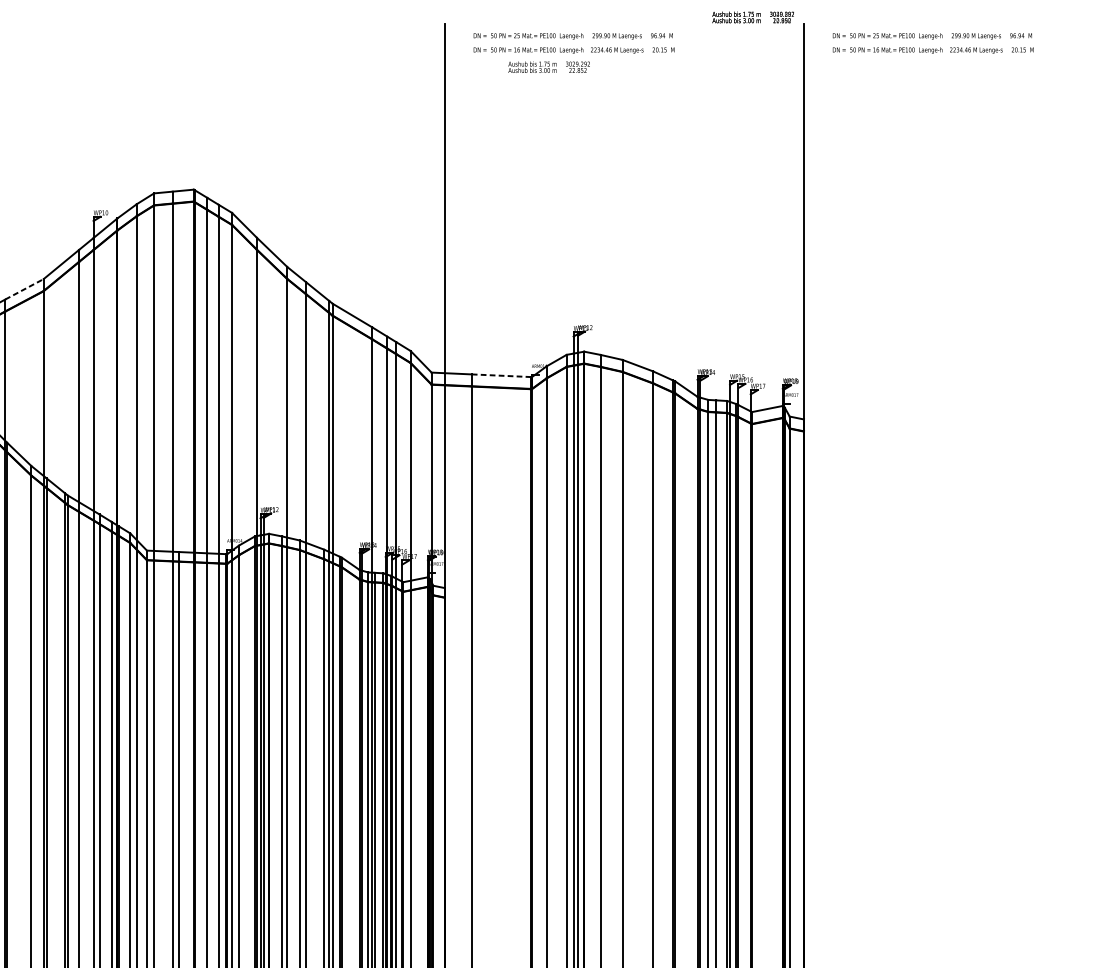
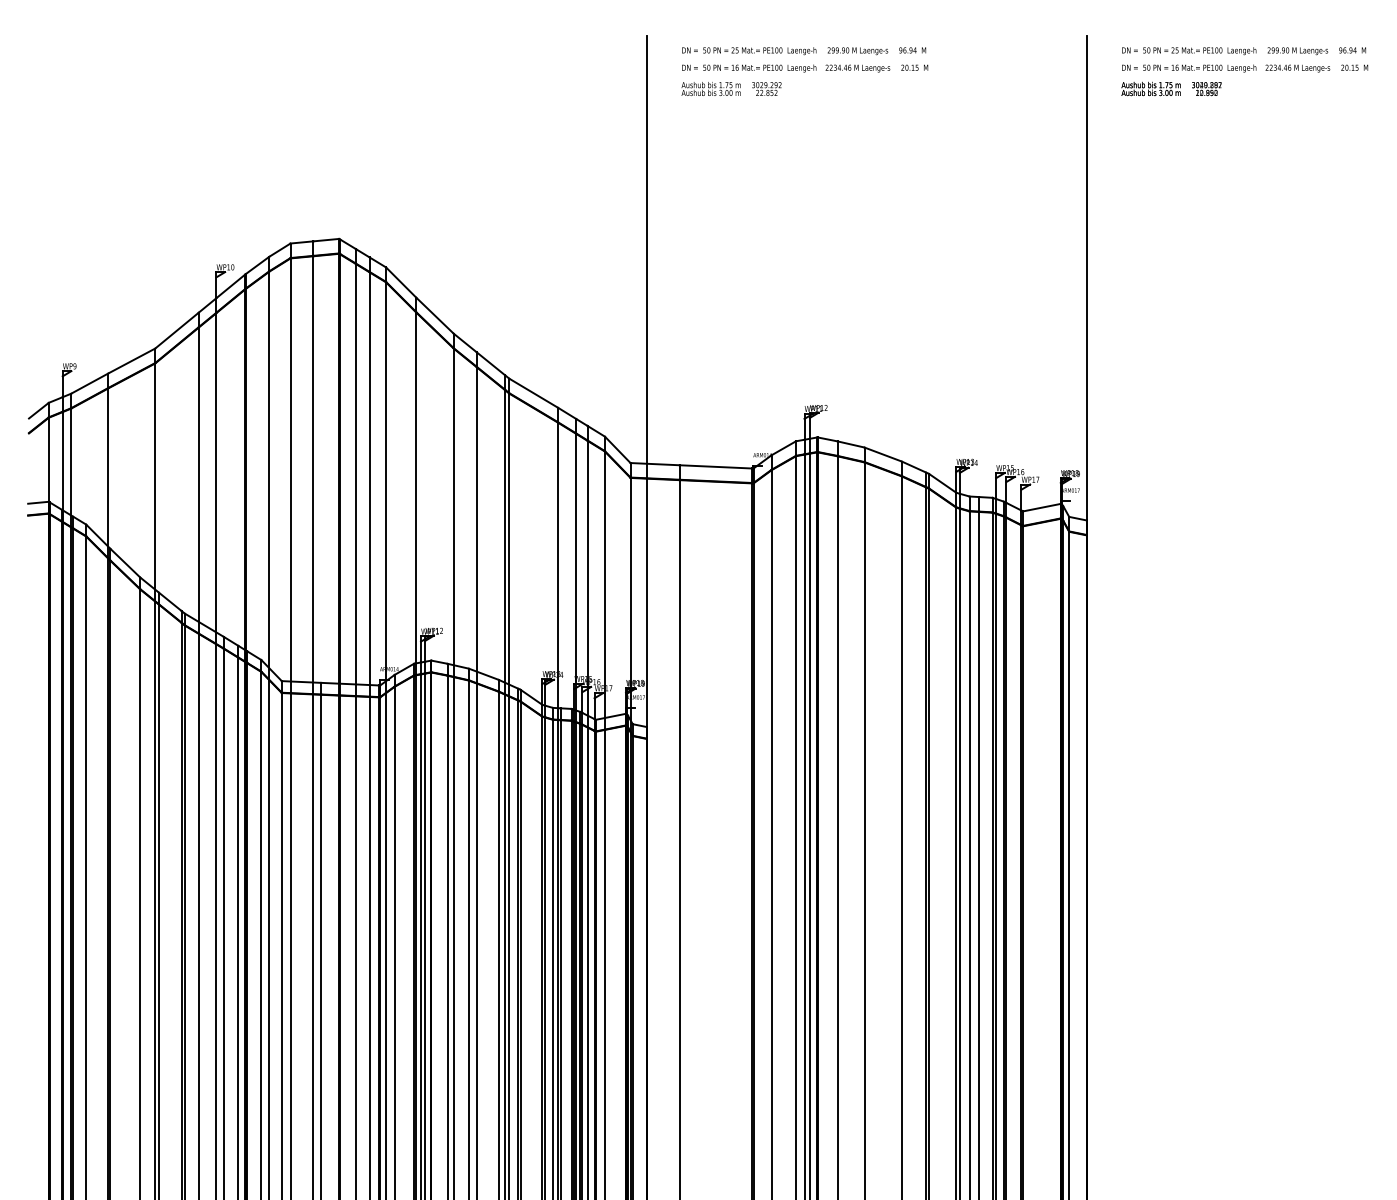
text: (753, 17) -> (1171, 88), moved
text: (549, 66) -> (731, 88), moved
line: (24, 289) -> (131, 361), dashed -> solid
line: (501, 375) -> (716, 466), dashed -> solid

